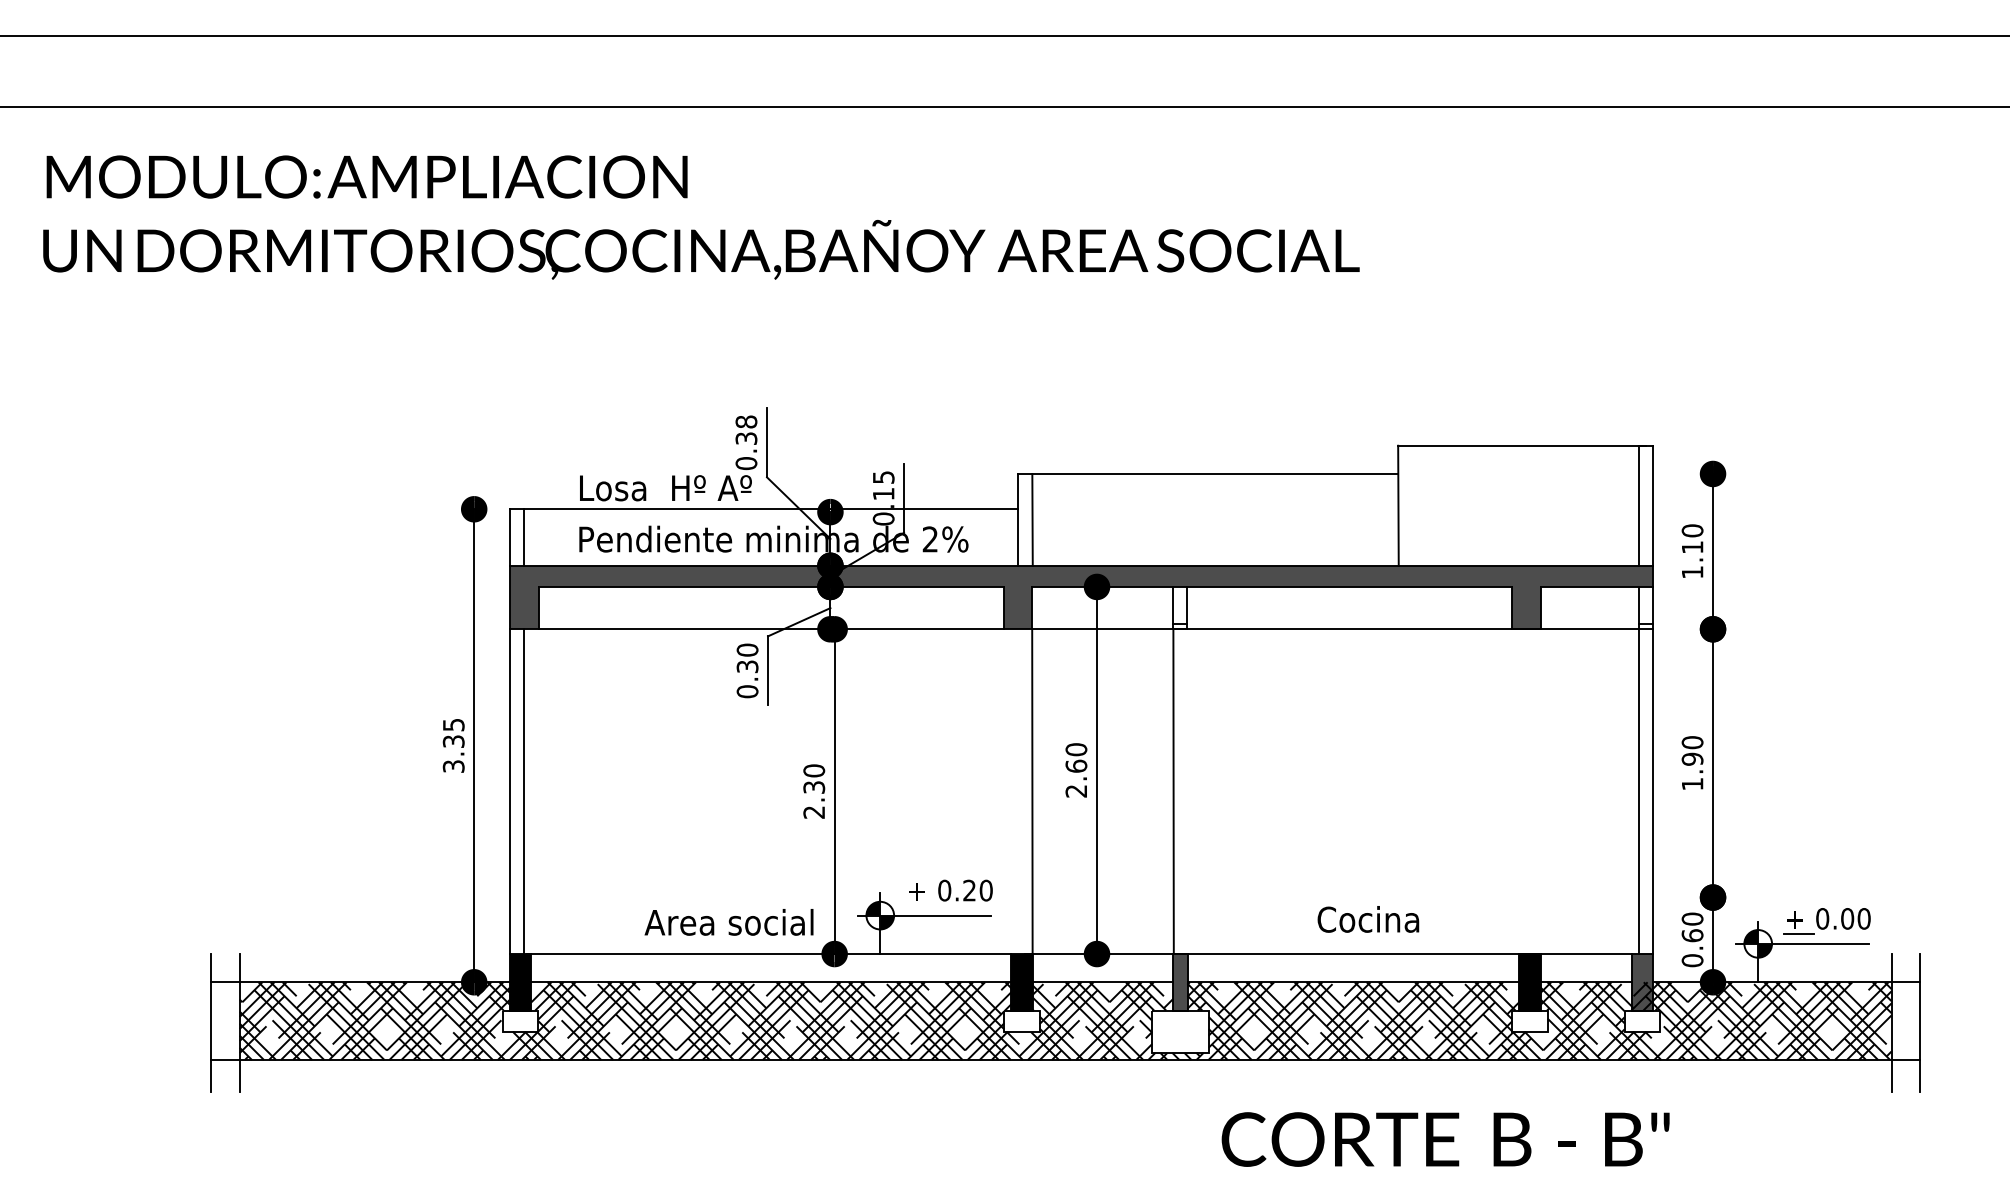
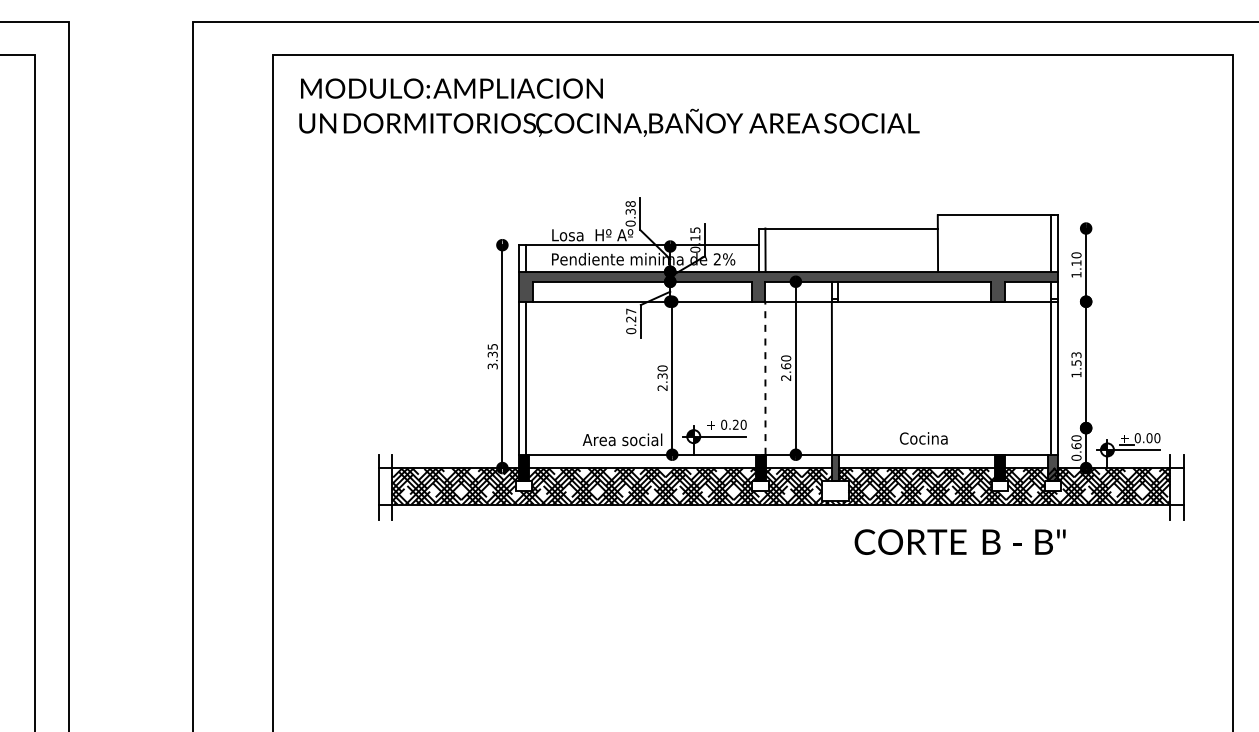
text: (748, 658) -> (631, 315), 0.30 -> 0.27
text: (1692, 749) -> (1076, 358), 1.90 -> 1.53
line: (1032, 792) -> (765, 378), solid -> dashed

